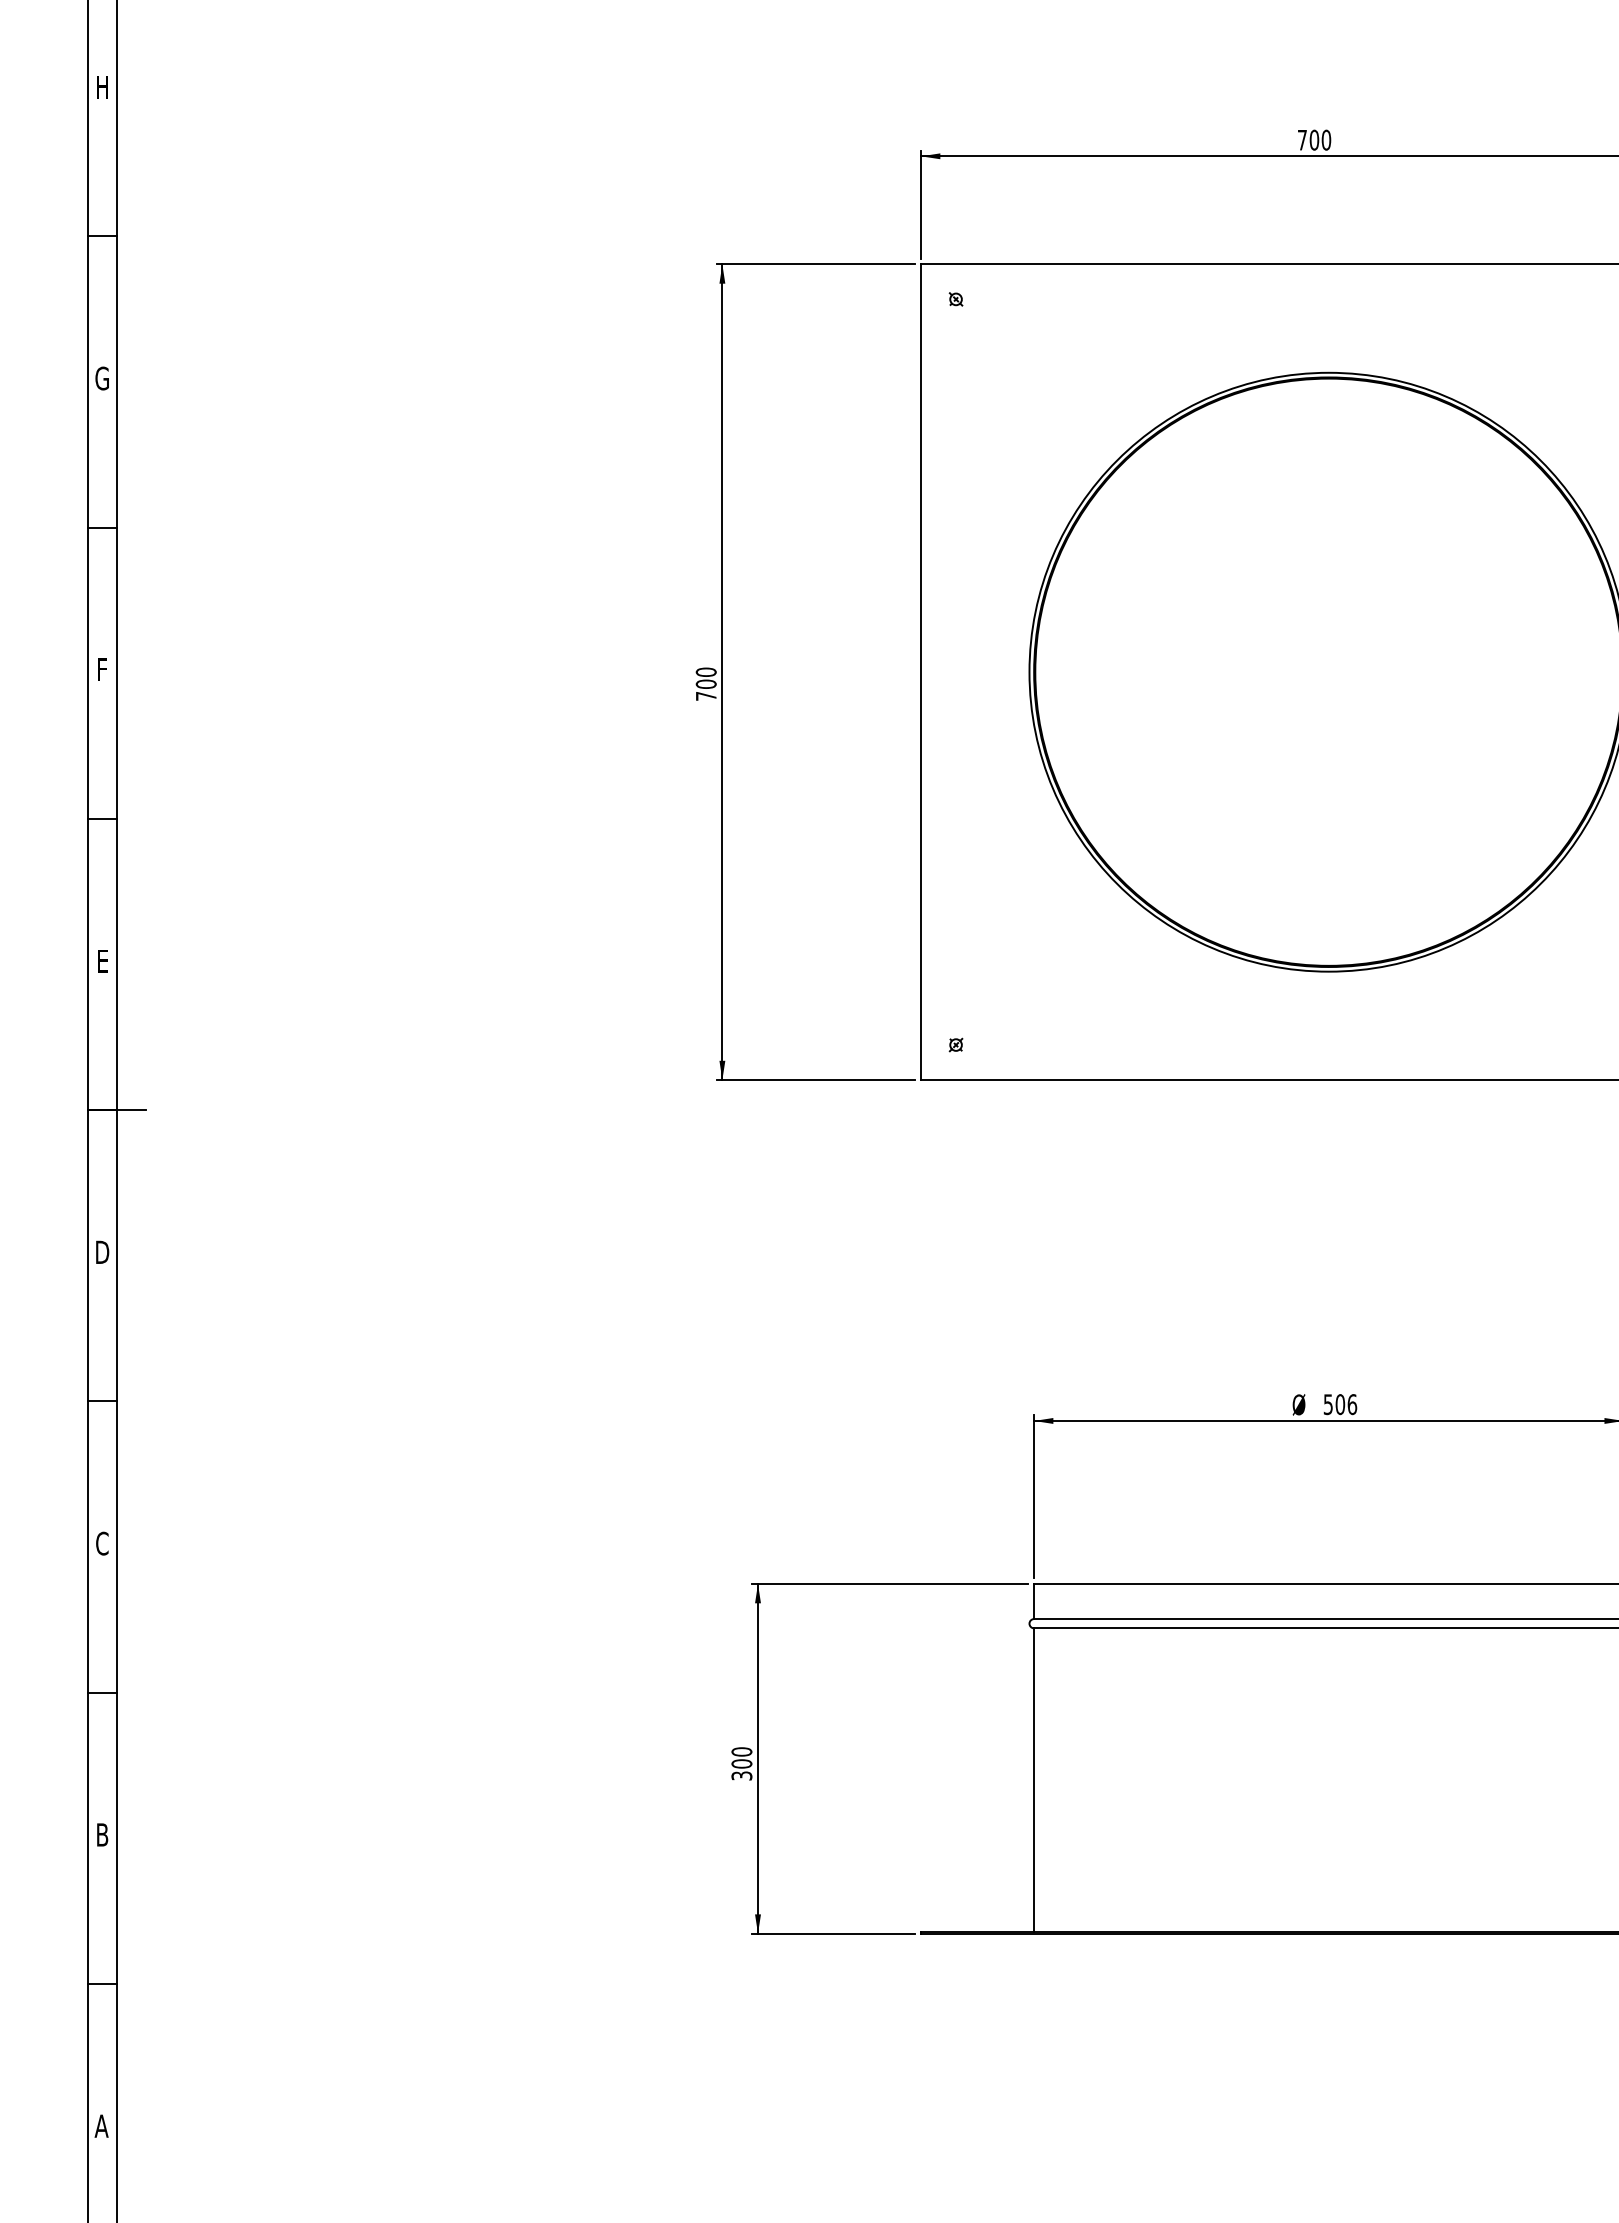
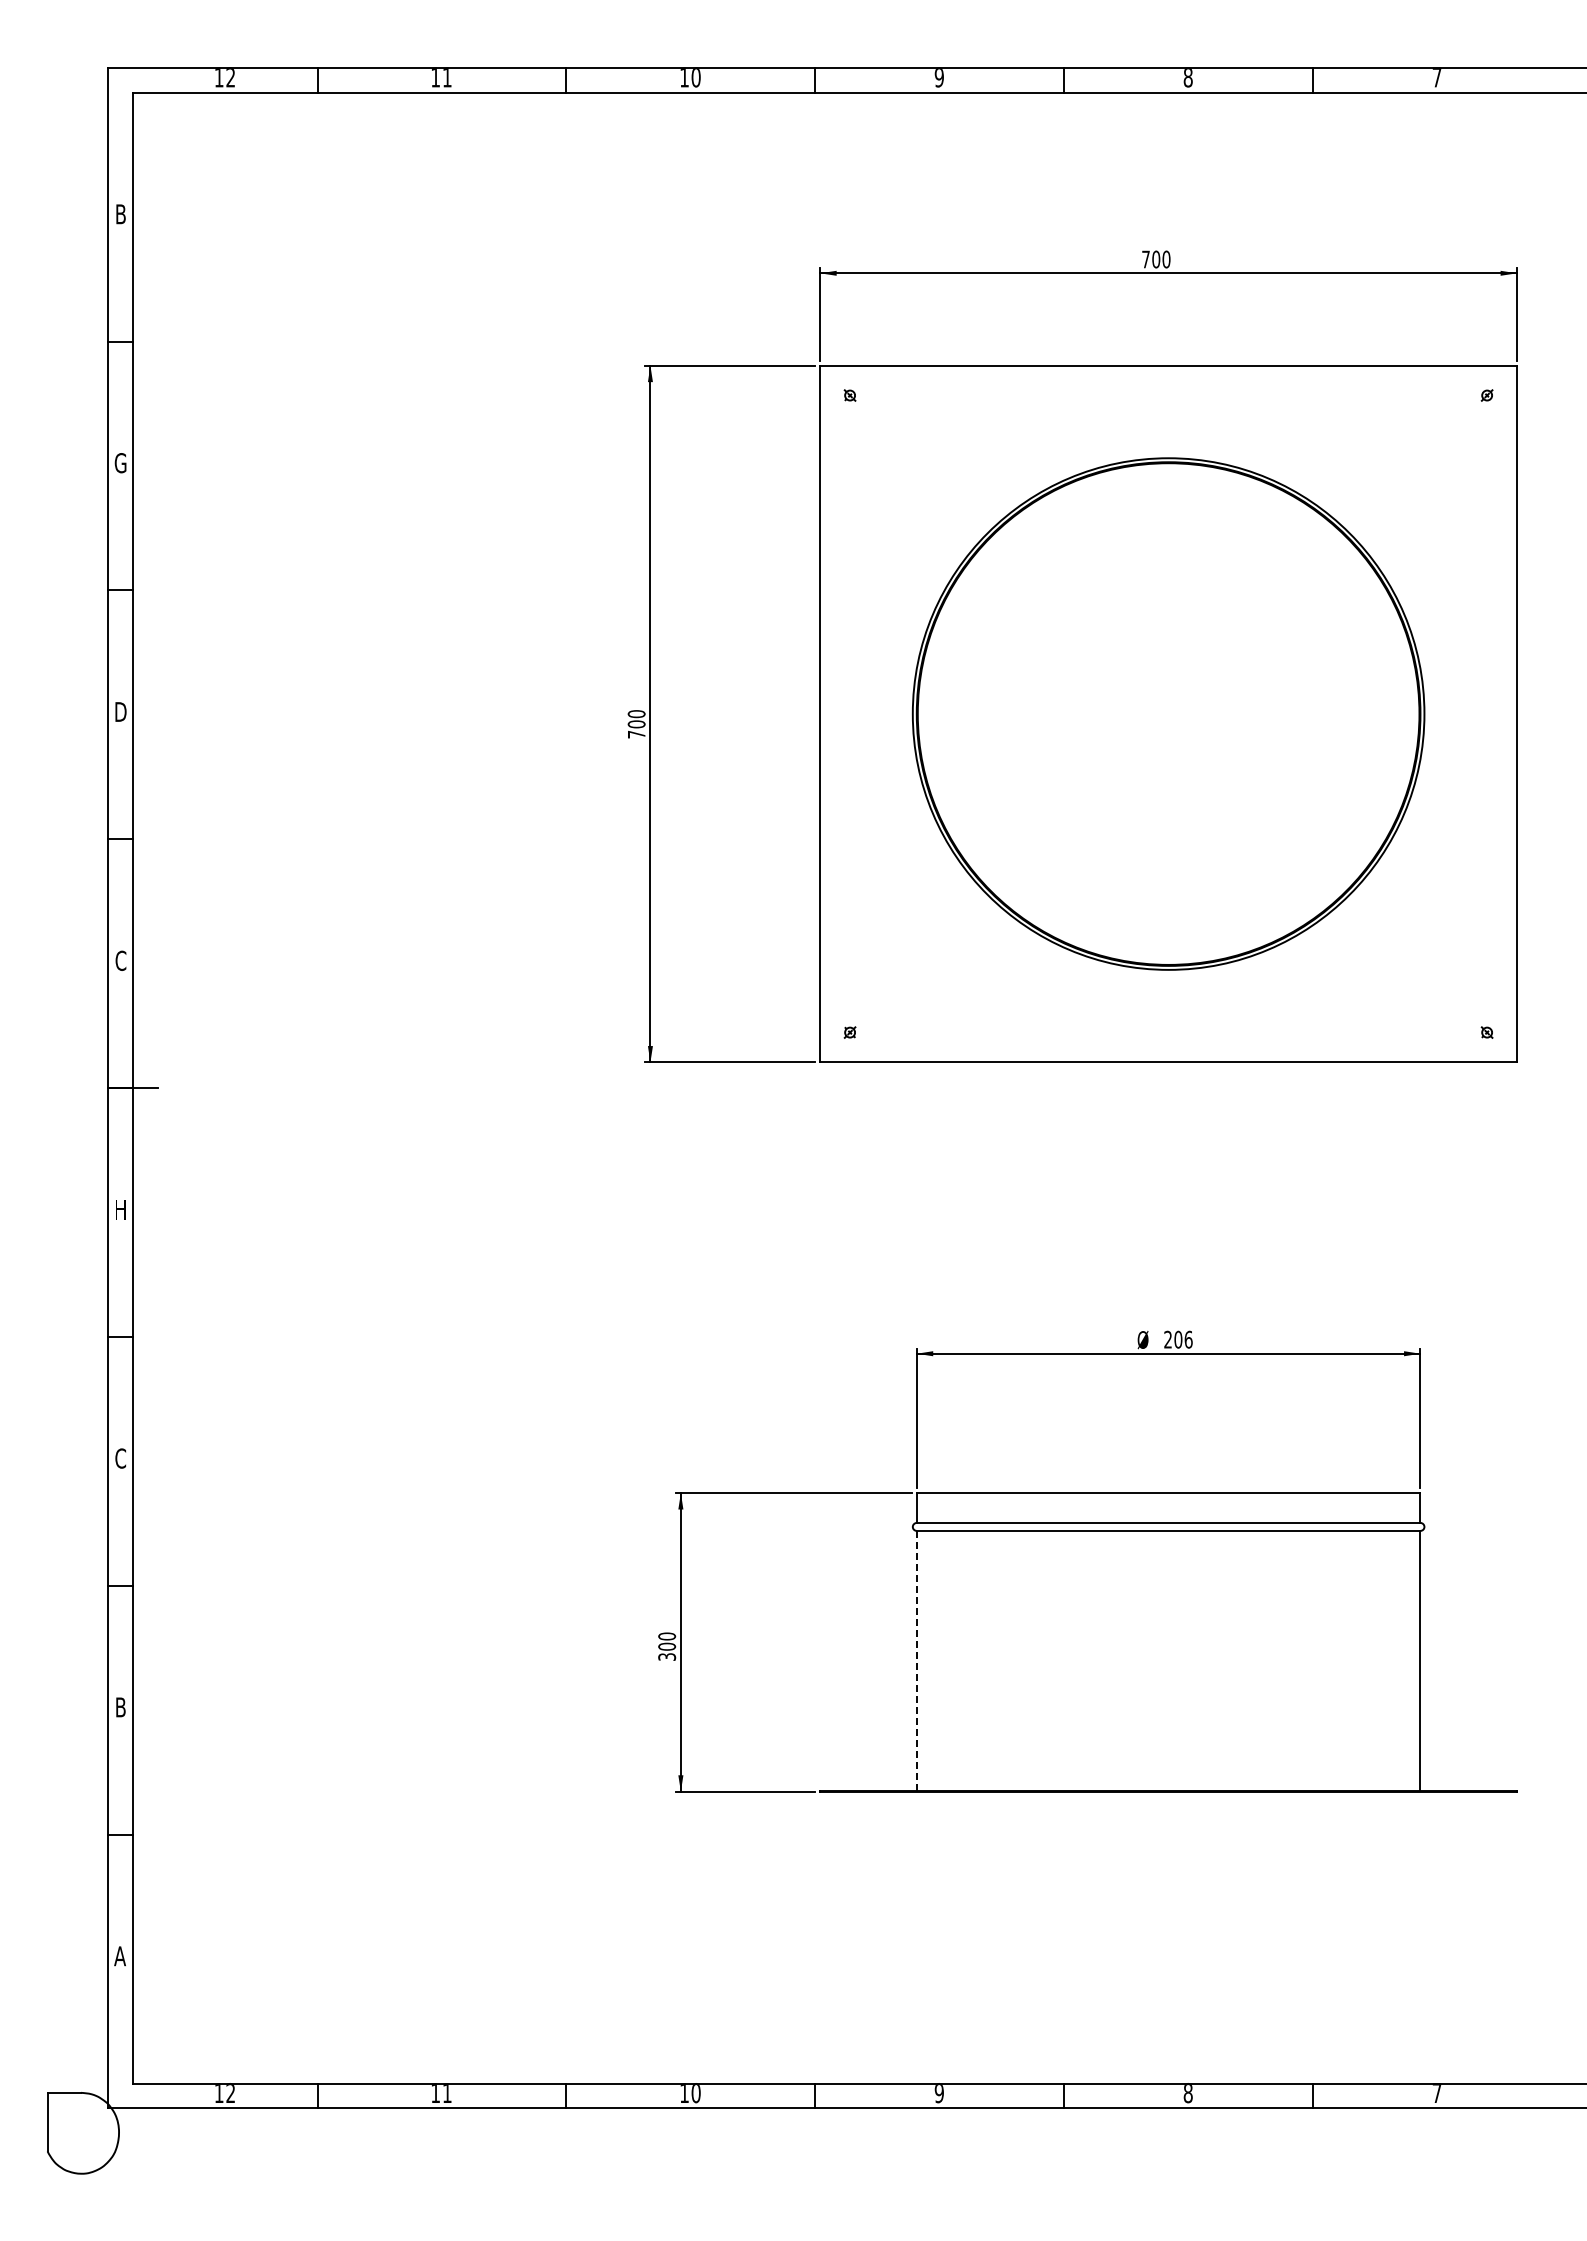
text: (102, 87) -> (120, 214), H -> B
text: (102, 669) -> (120, 711), F -> D
text: (102, 960) -> (120, 960), E -> C
text: (102, 1252) -> (120, 1209), D -> H
text: (1327, 1404) -> (1167, 1339), 506 -> 206
line: (1033, 1780) -> (916, 1660), solid -> dashed

